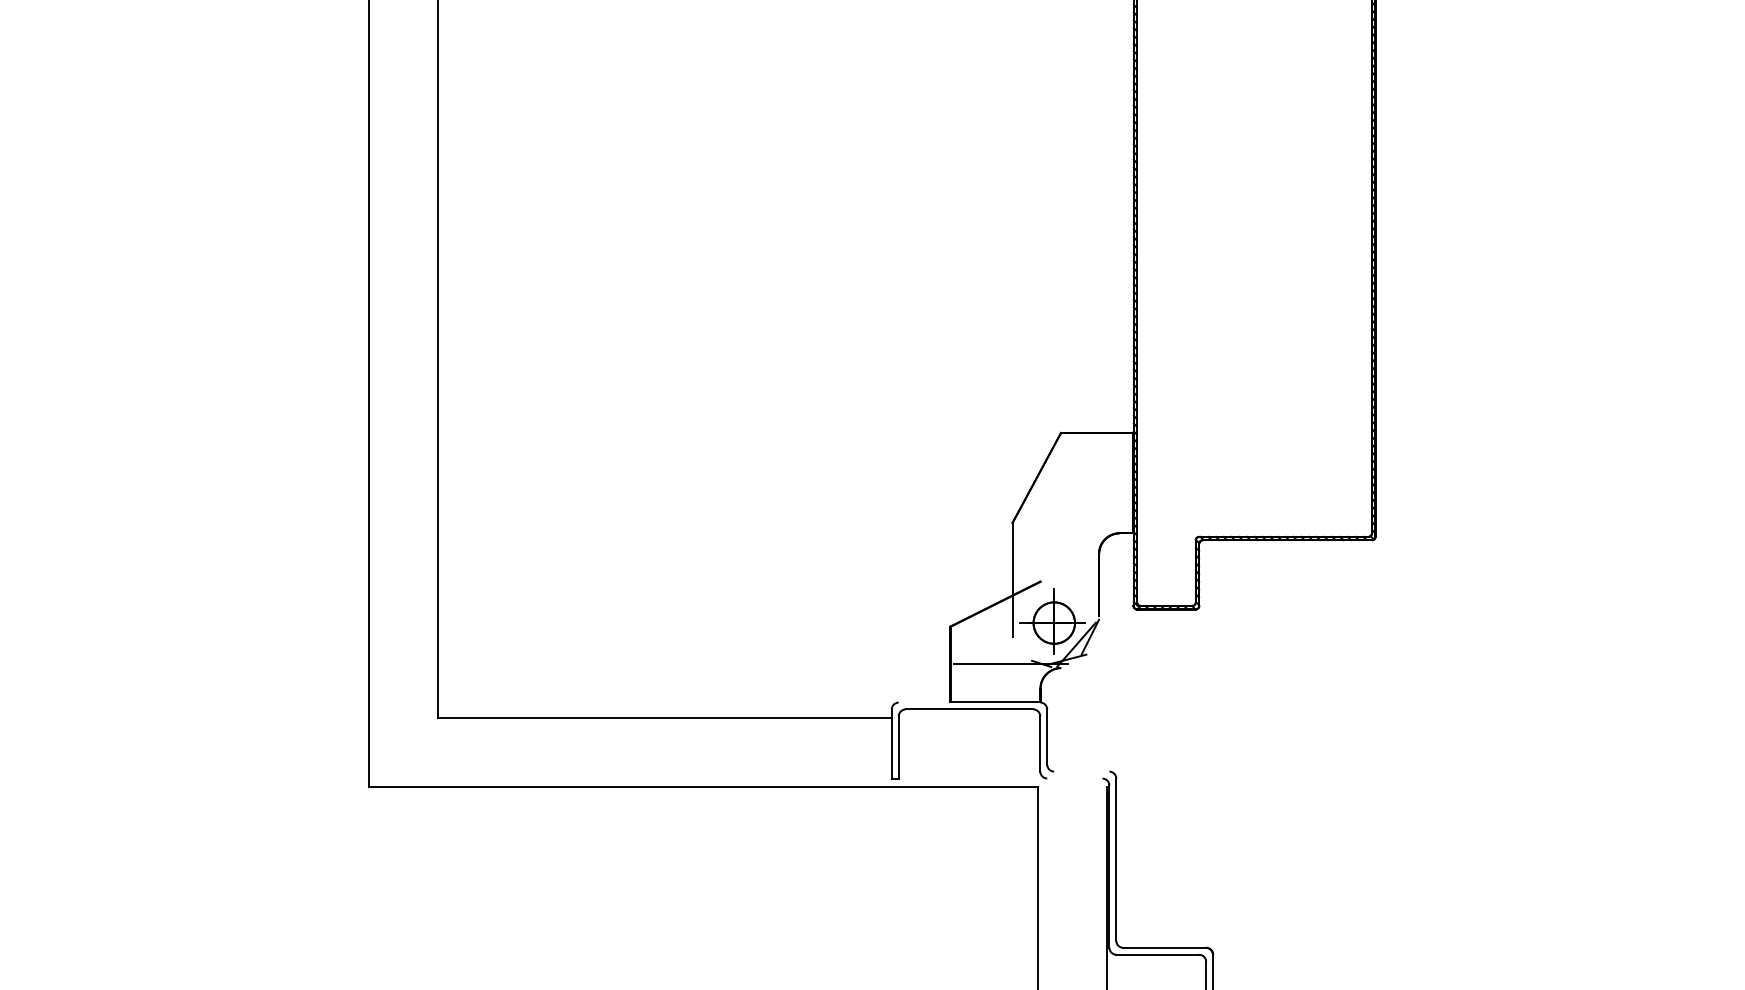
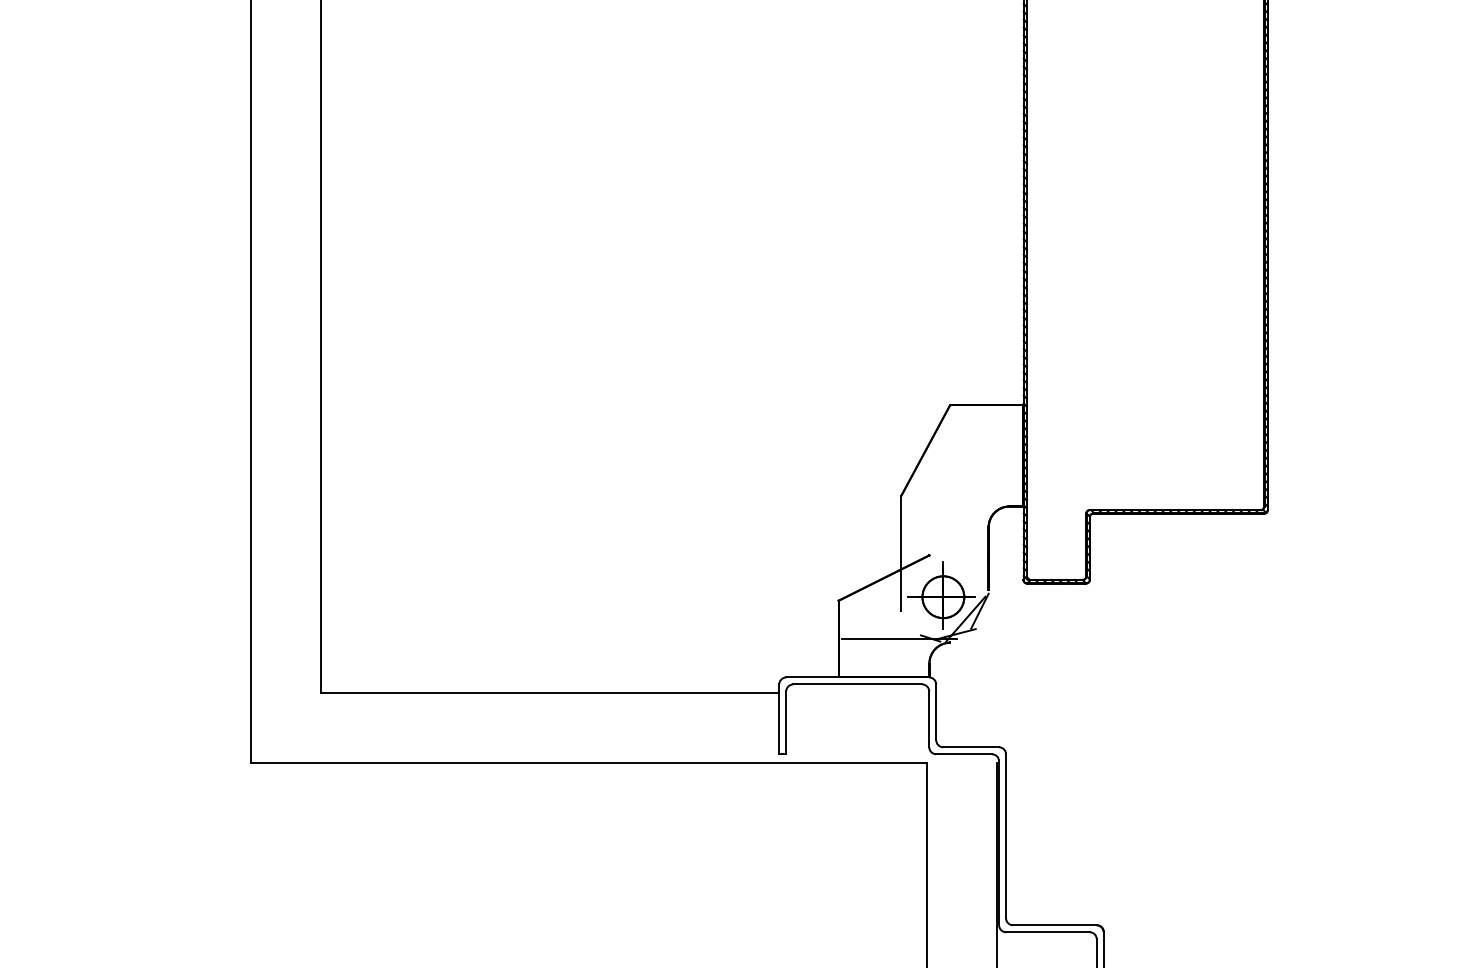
line: (969, 702) -> (857, 677), added
line: (1081, 771) -> (970, 747), added
line: (1074, 778) -> (963, 754), added

